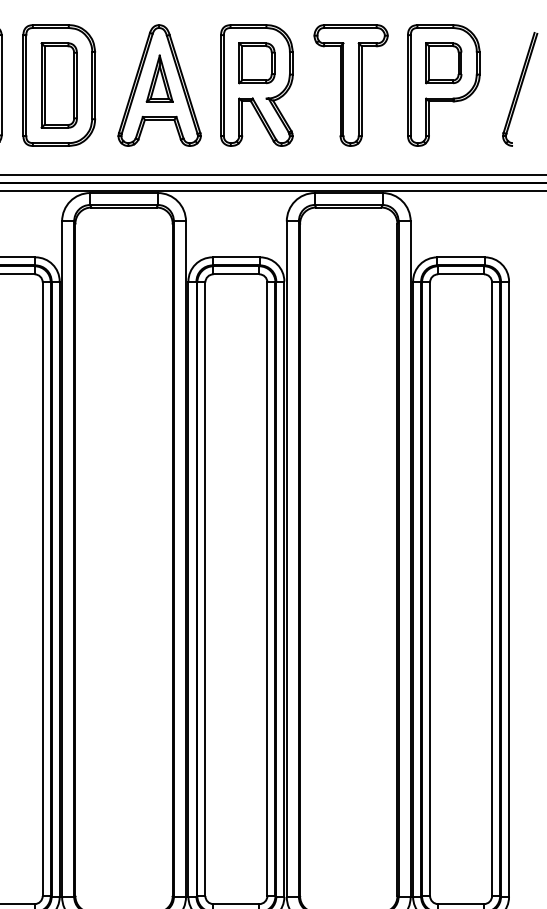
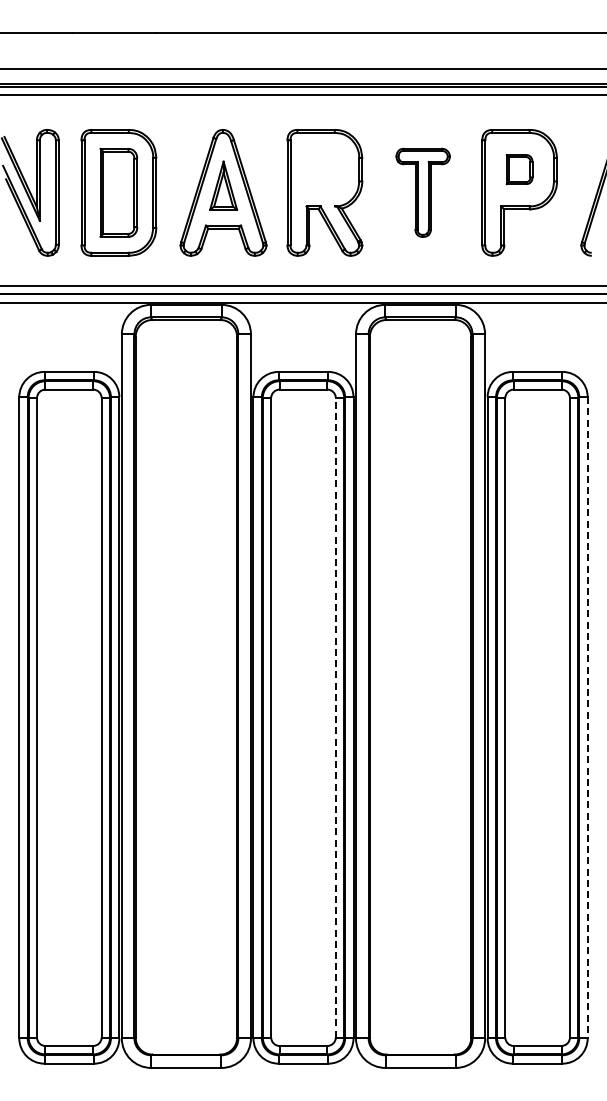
part: (256, 63) -> (324, 169), removed
part: (443, 63) -> (519, 169), size x0.7
part: (351, 85) -> (423, 192), size x0.7
line: (267, 588) -> (335, 717), solid -> dashed
line: (508, 588) -> (587, 717), solid -> dashed

